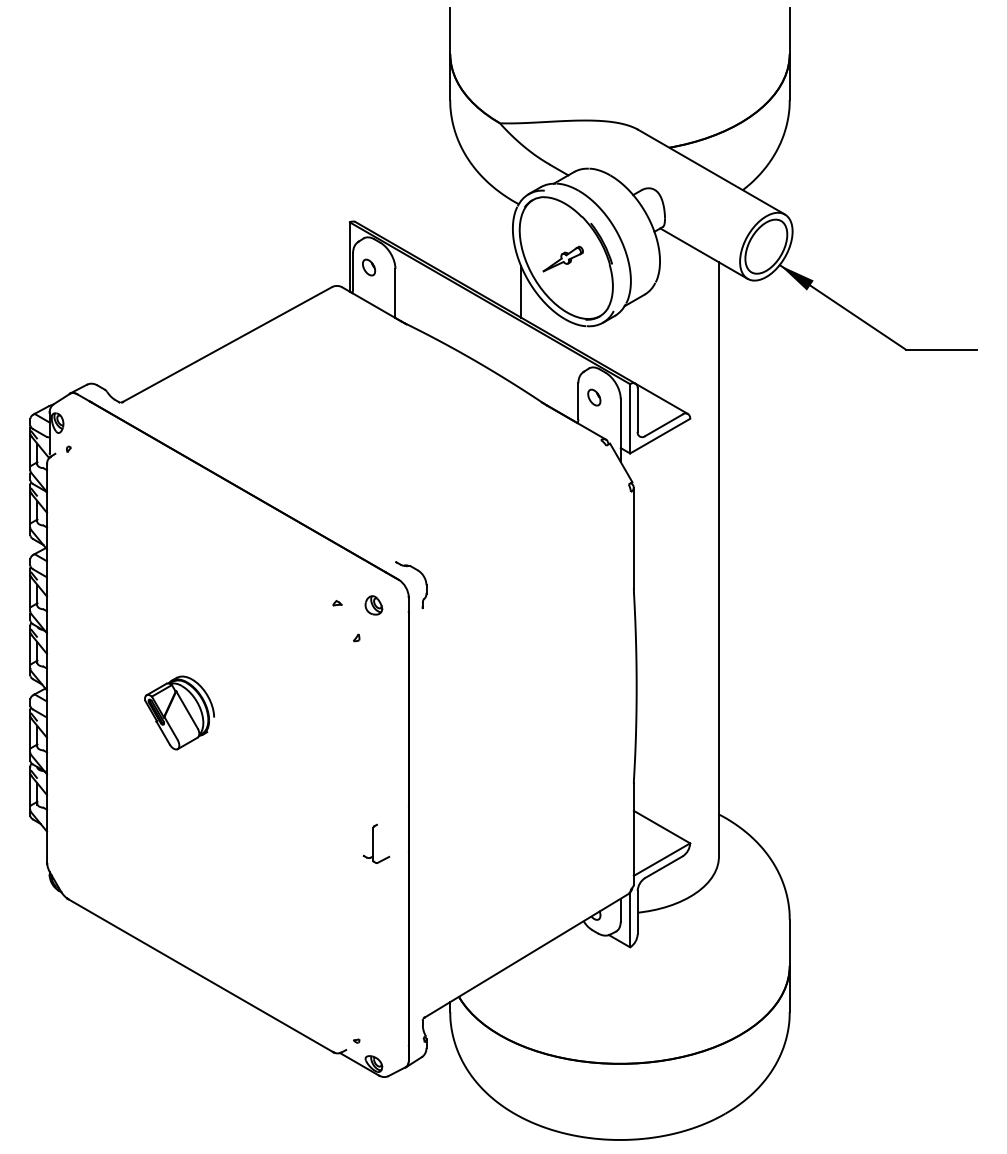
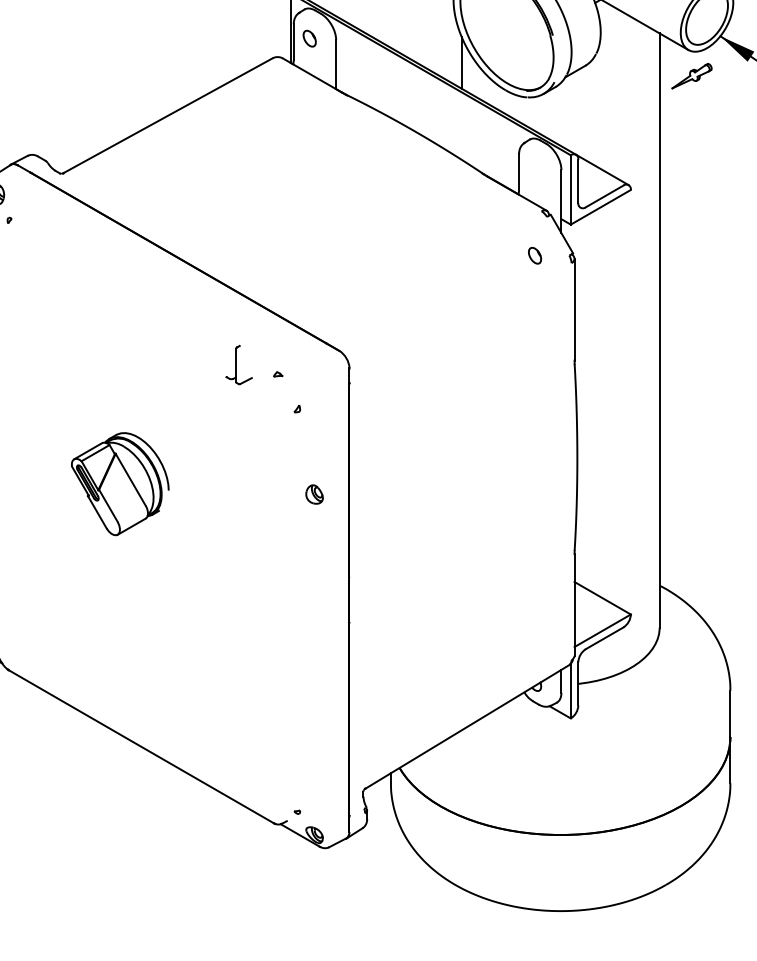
part: (562, 258) -> (691, 75), moved
part: (594, 397) -> (535, 255), moved
part: (423, 578) -> (364, 349), removed
part: (373, 605) -> (314, 494), moved
part: (179, 712) -> (120, 483), size x1.4
part: (376, 843) -> (239, 364), moved

